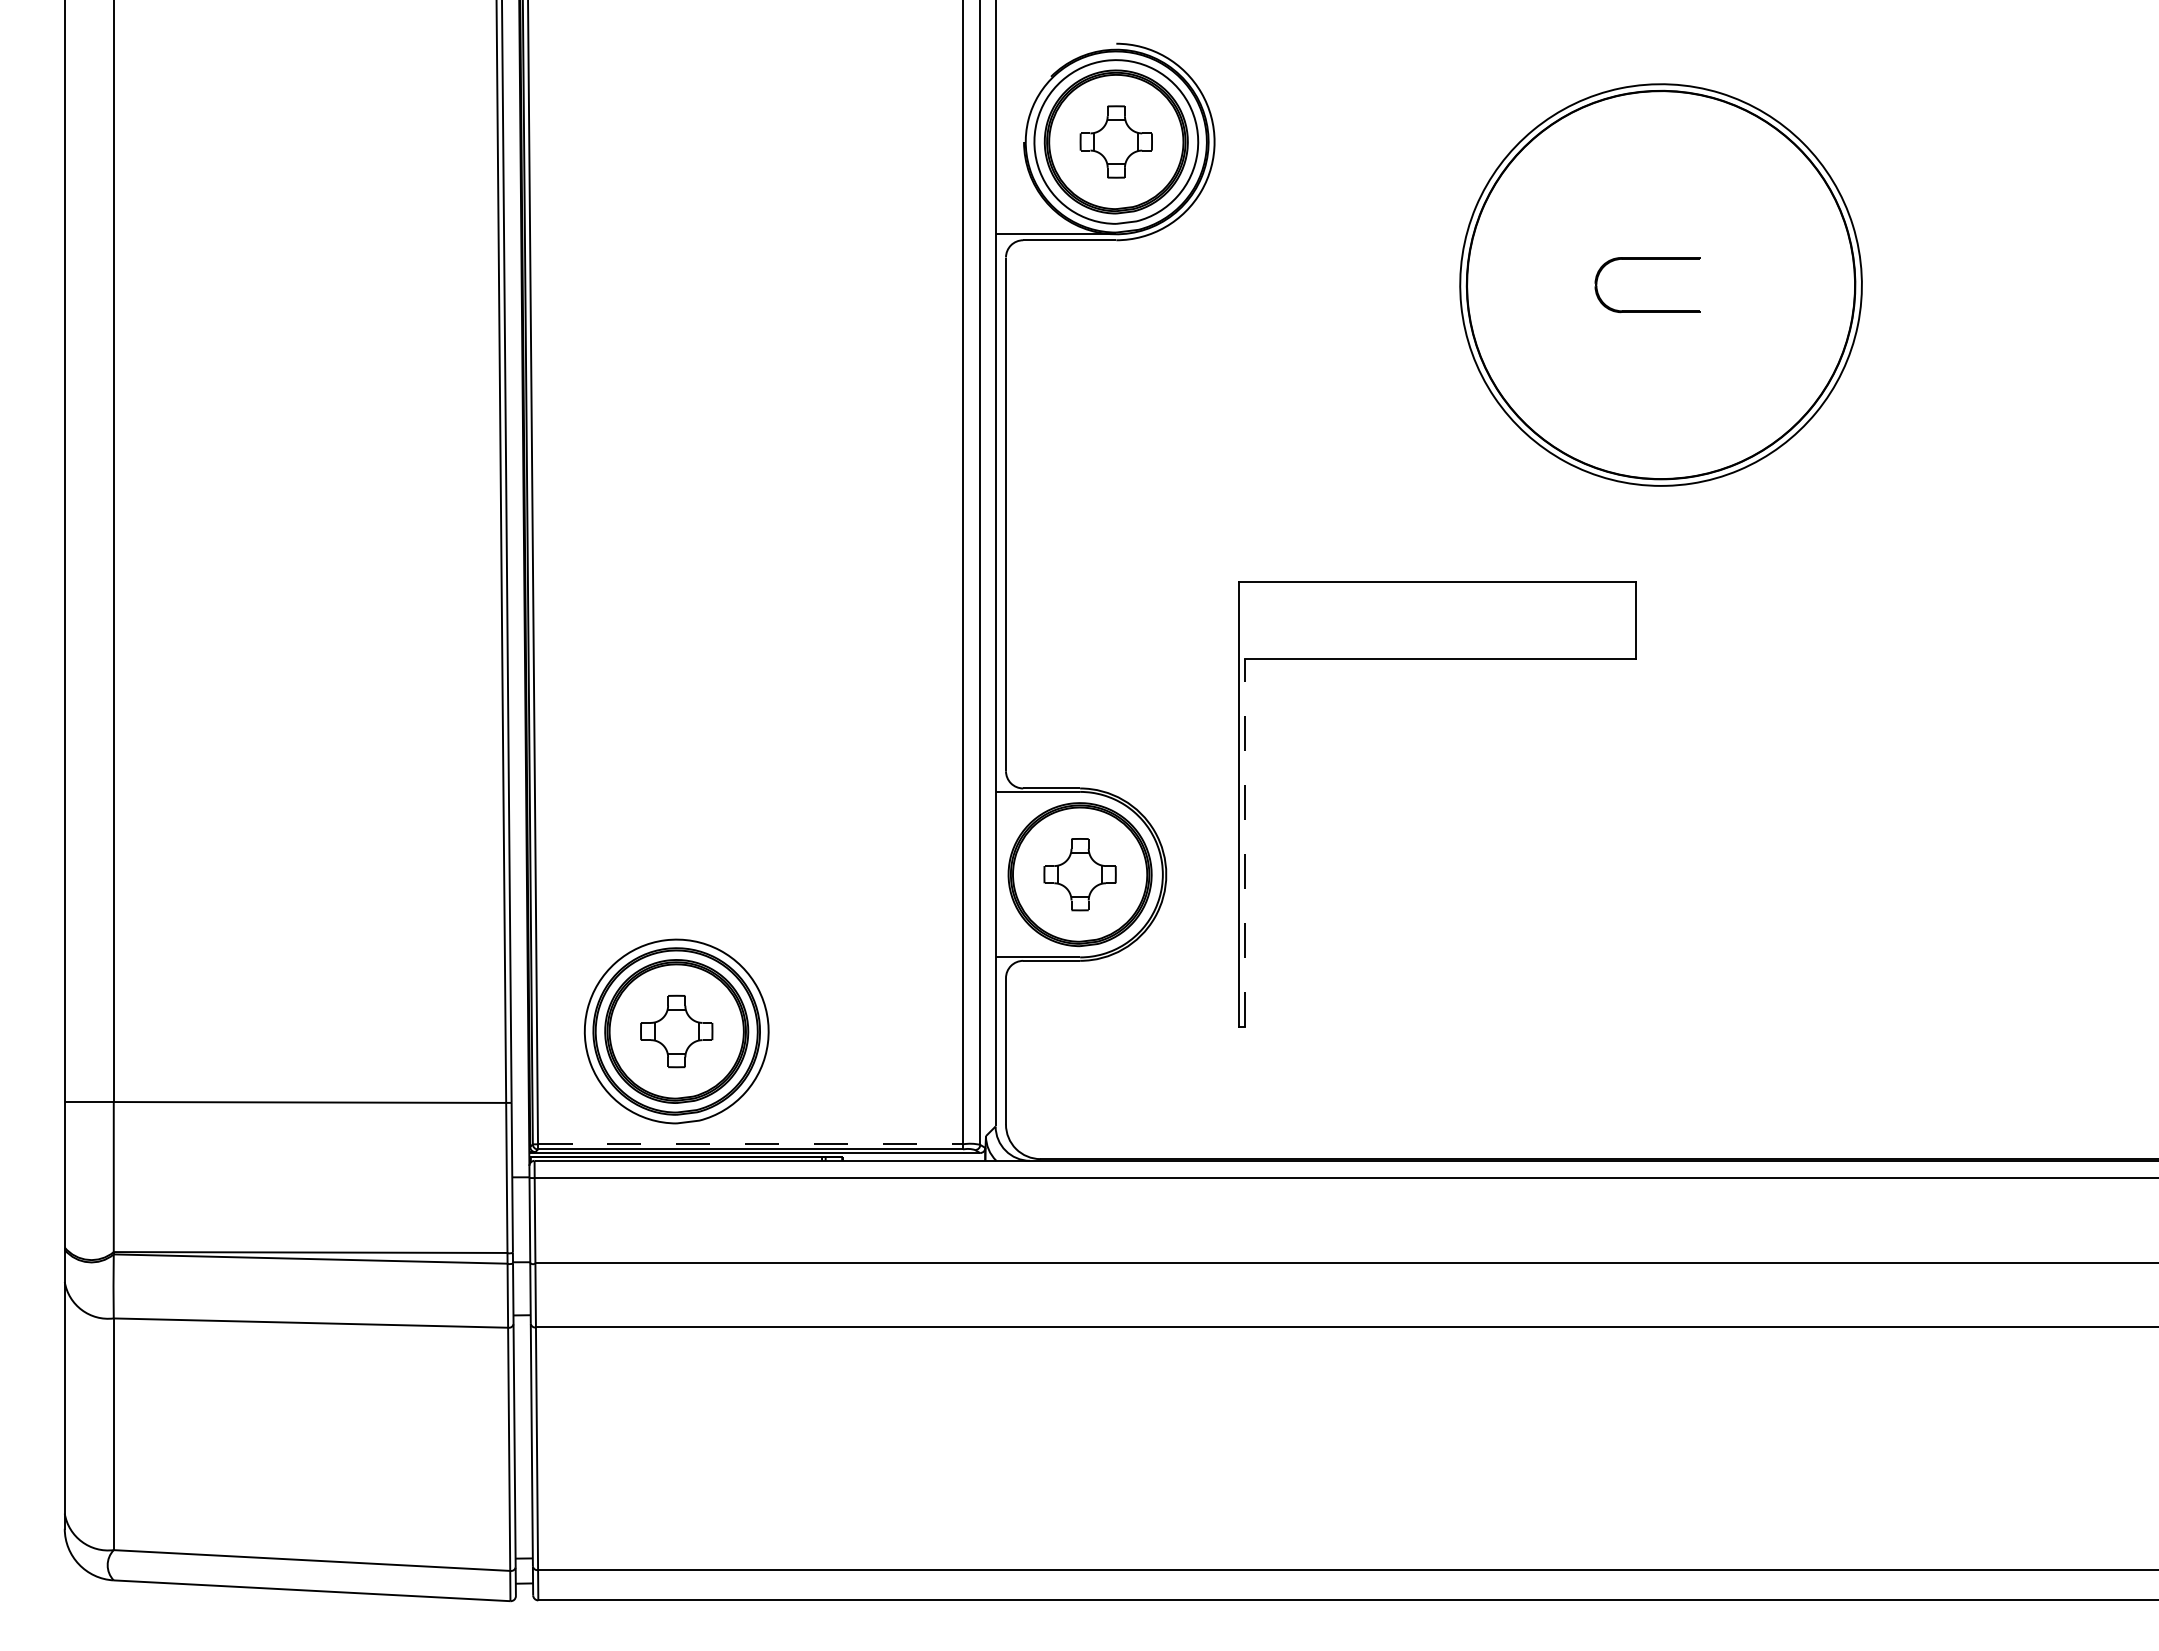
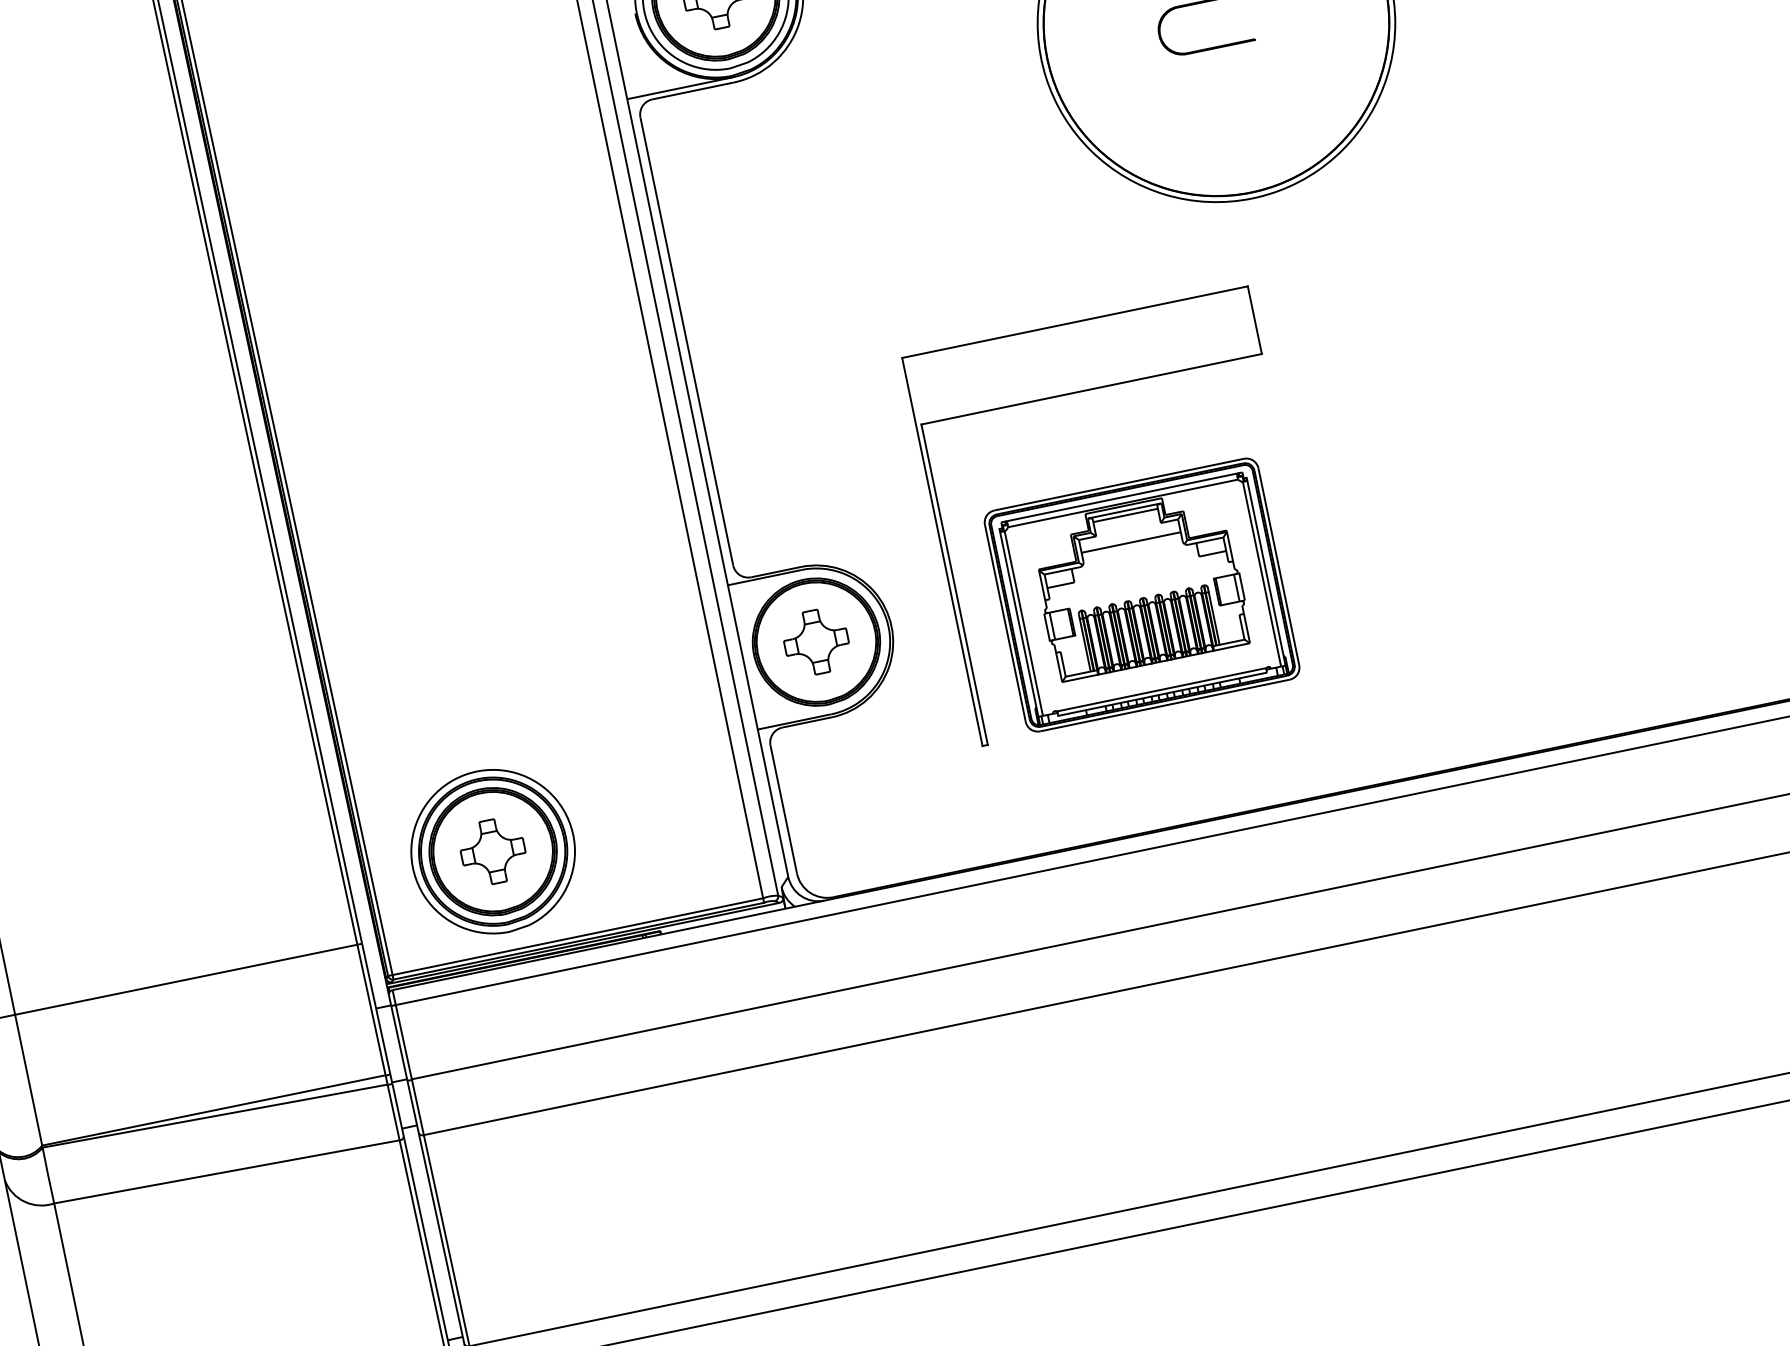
line: (1245, 842) -> (954, 584), dashed -> solid
part: (1448, 896) -> (1141, 594), added
line: (750, 1144) -> (577, 936), dashed -> solid

